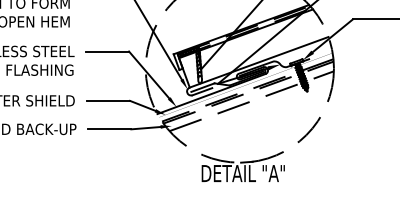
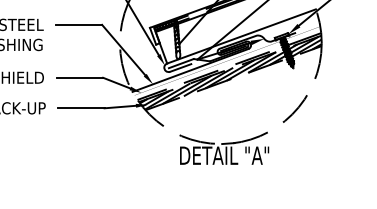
hatch: (248, 96) -> (230, 73), added

